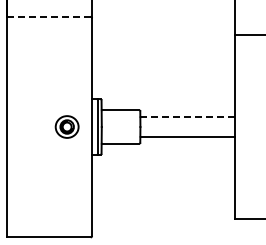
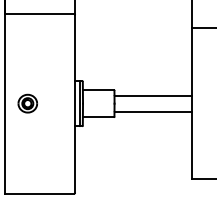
line: (48, 16) -> (39, 13), dashed -> solid
line: (188, 117) -> (153, 95), dashed -> solid
part: (66, 126) -> (27, 103), moved

